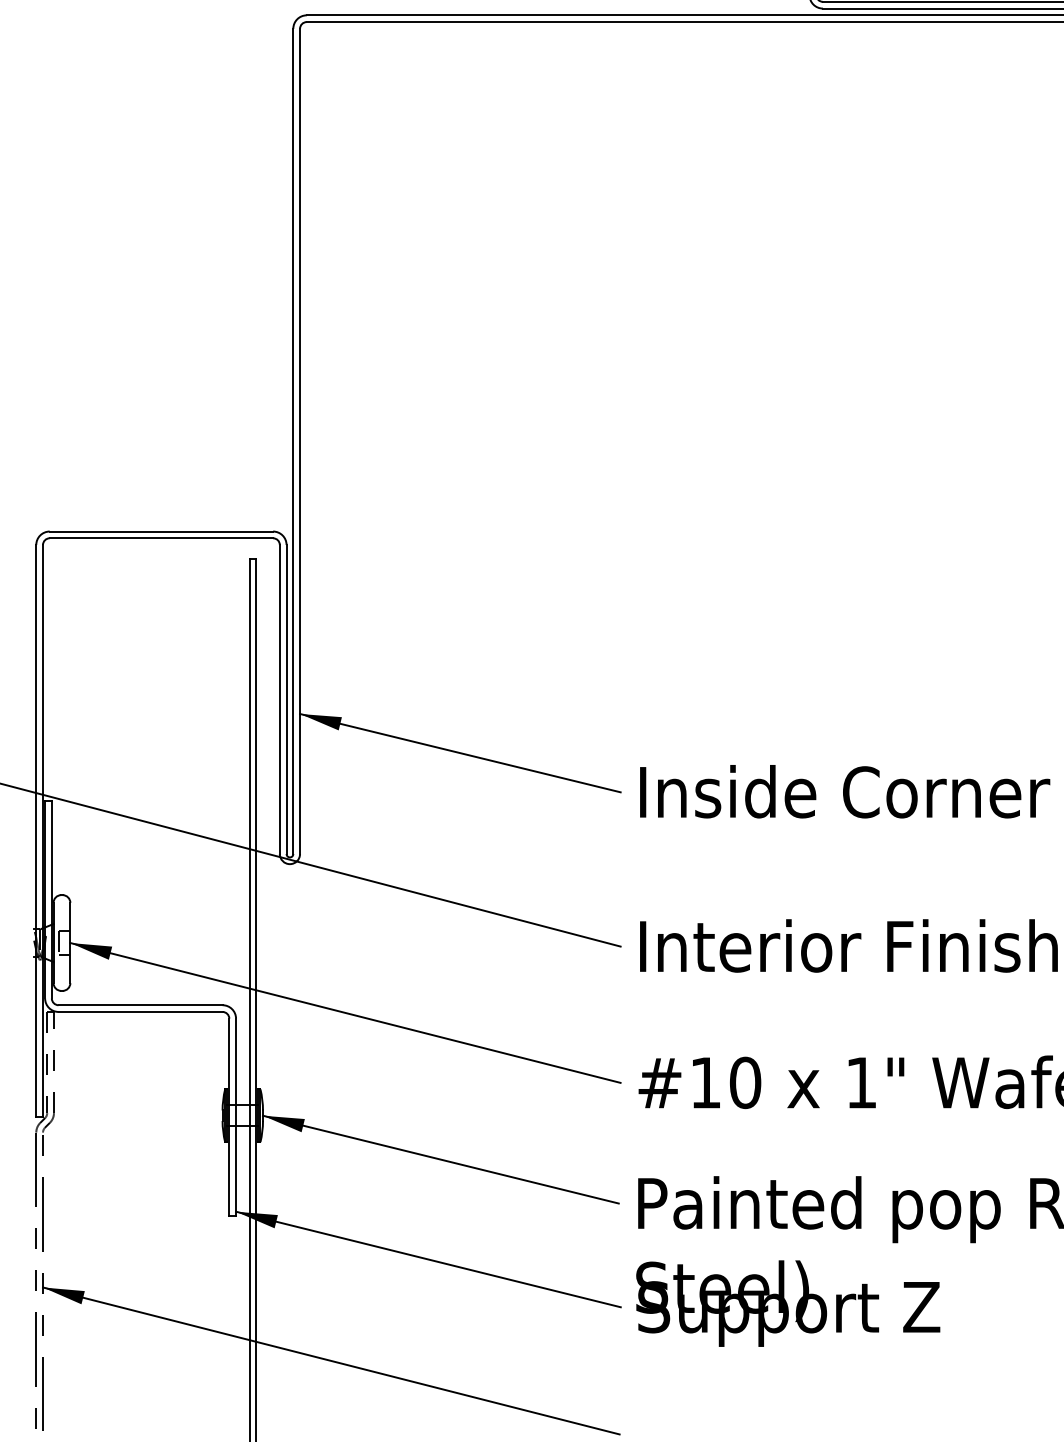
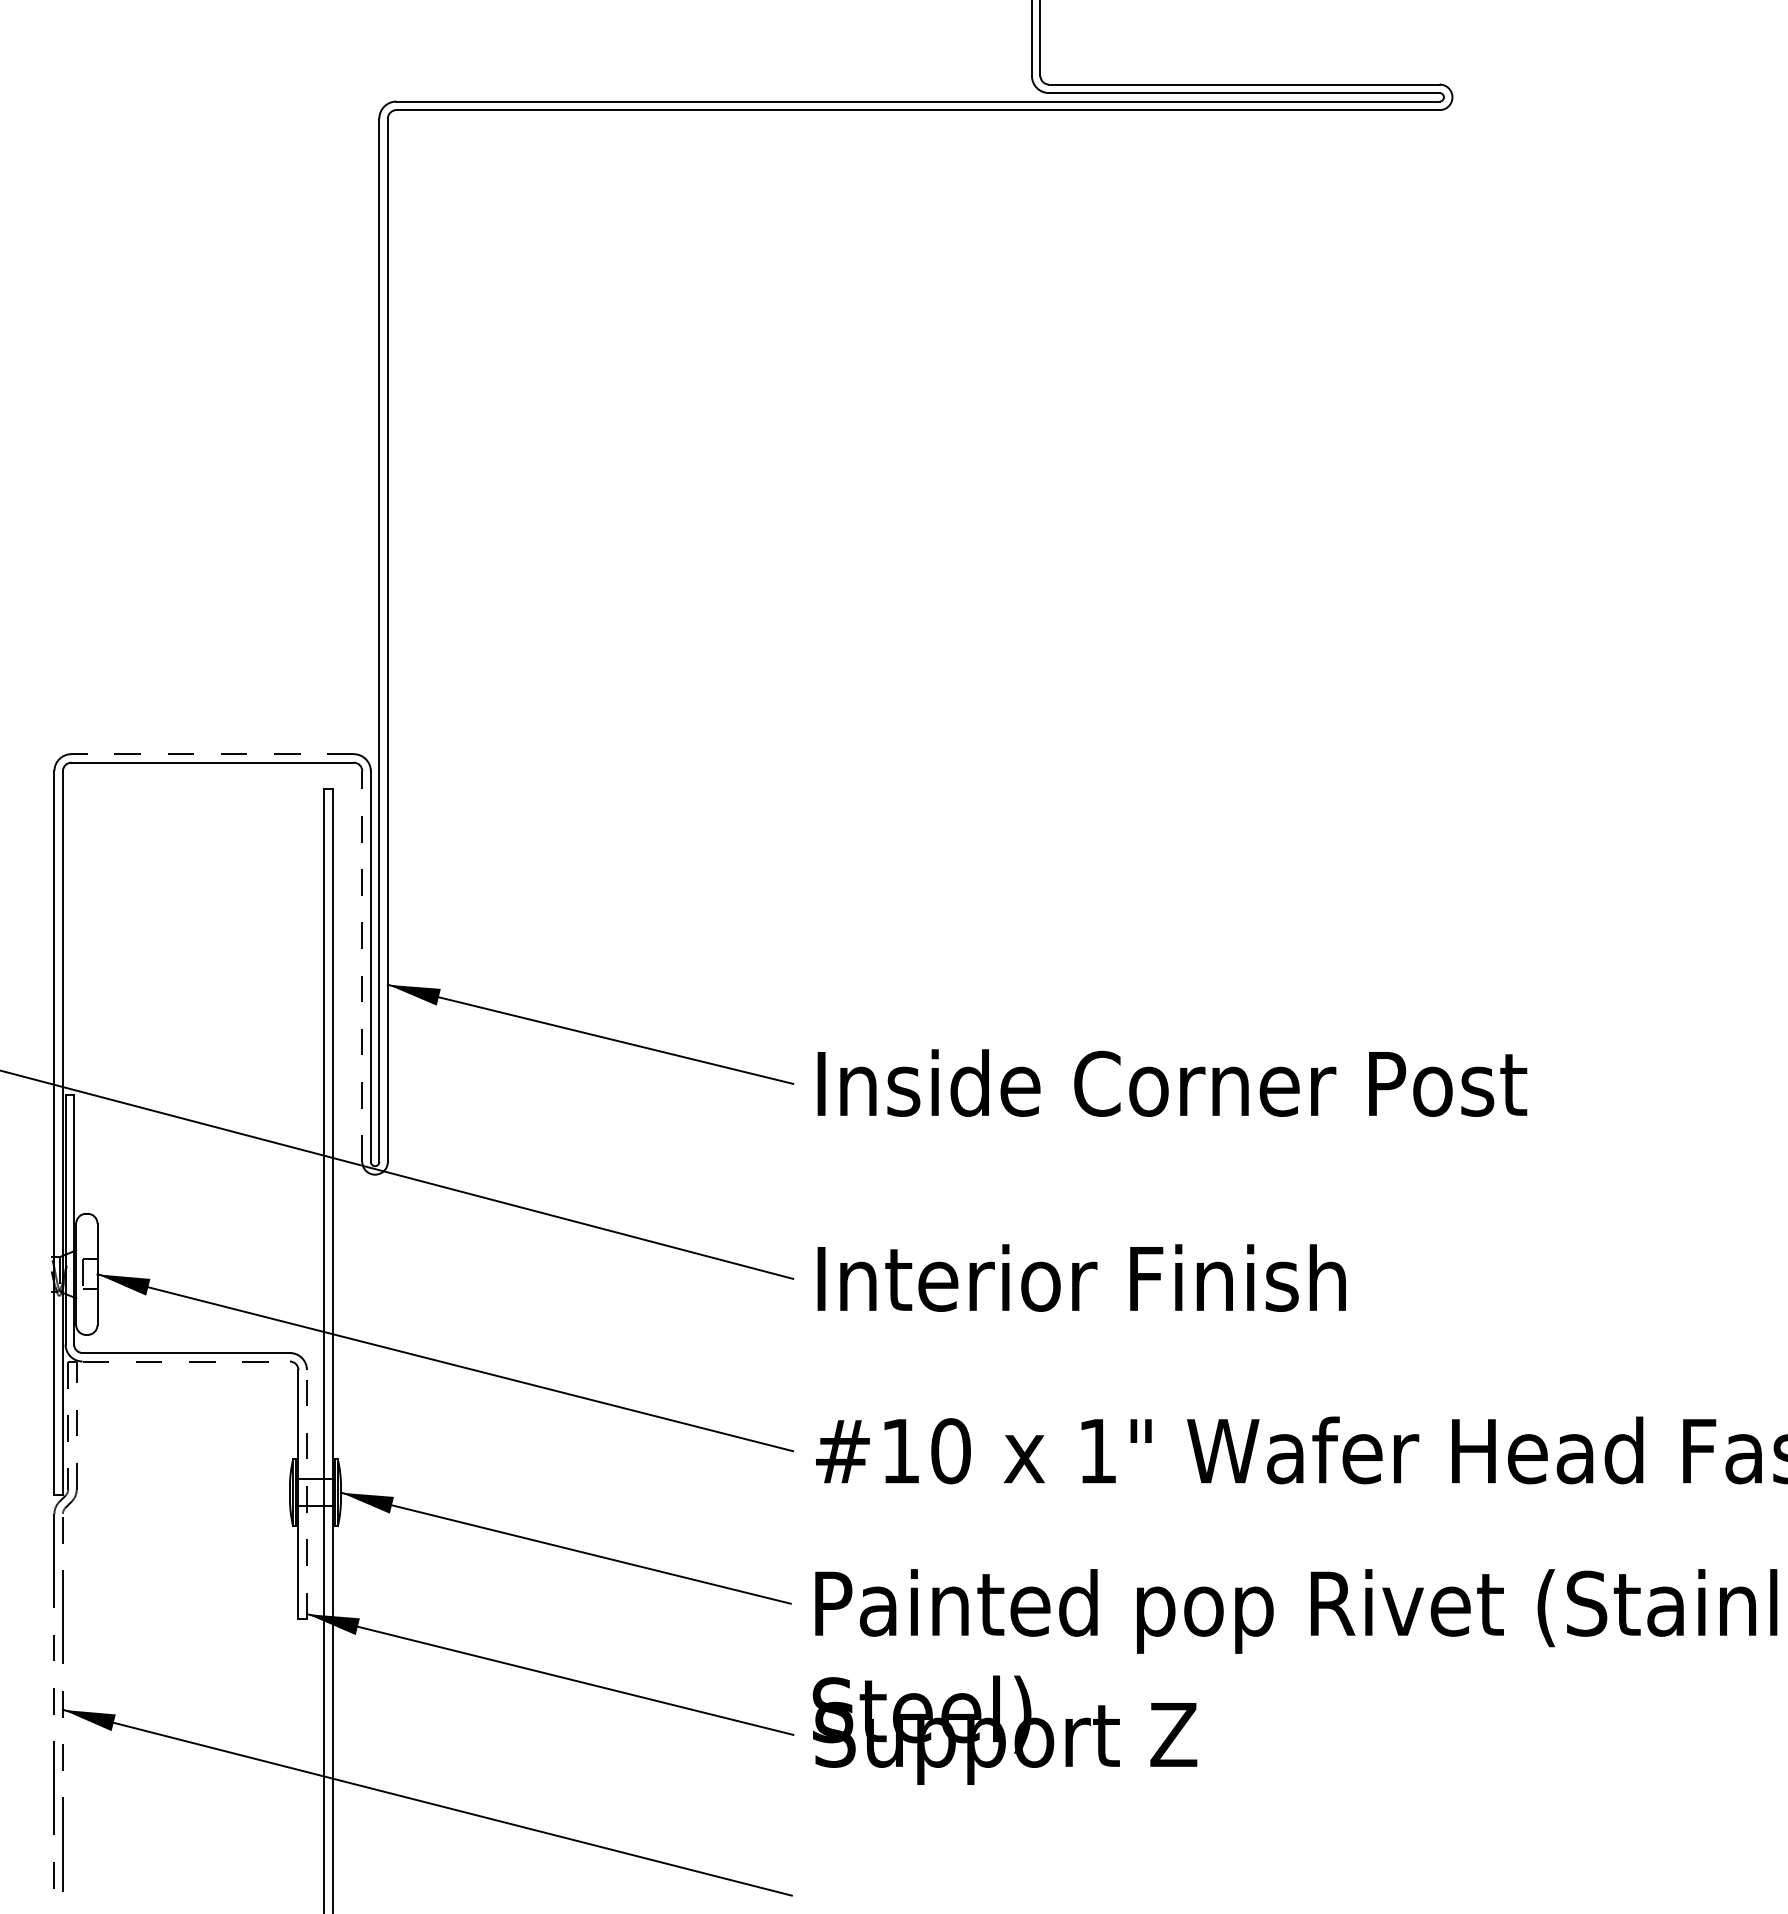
line: (161, 531) -> (212, 754), solid -> dashed
line: (279, 699) -> (362, 966), solid -> dashed
line: (140, 1011) -> (186, 1361), solid -> dashed
line: (235, 1117) -> (306, 1494), solid -> dashed

